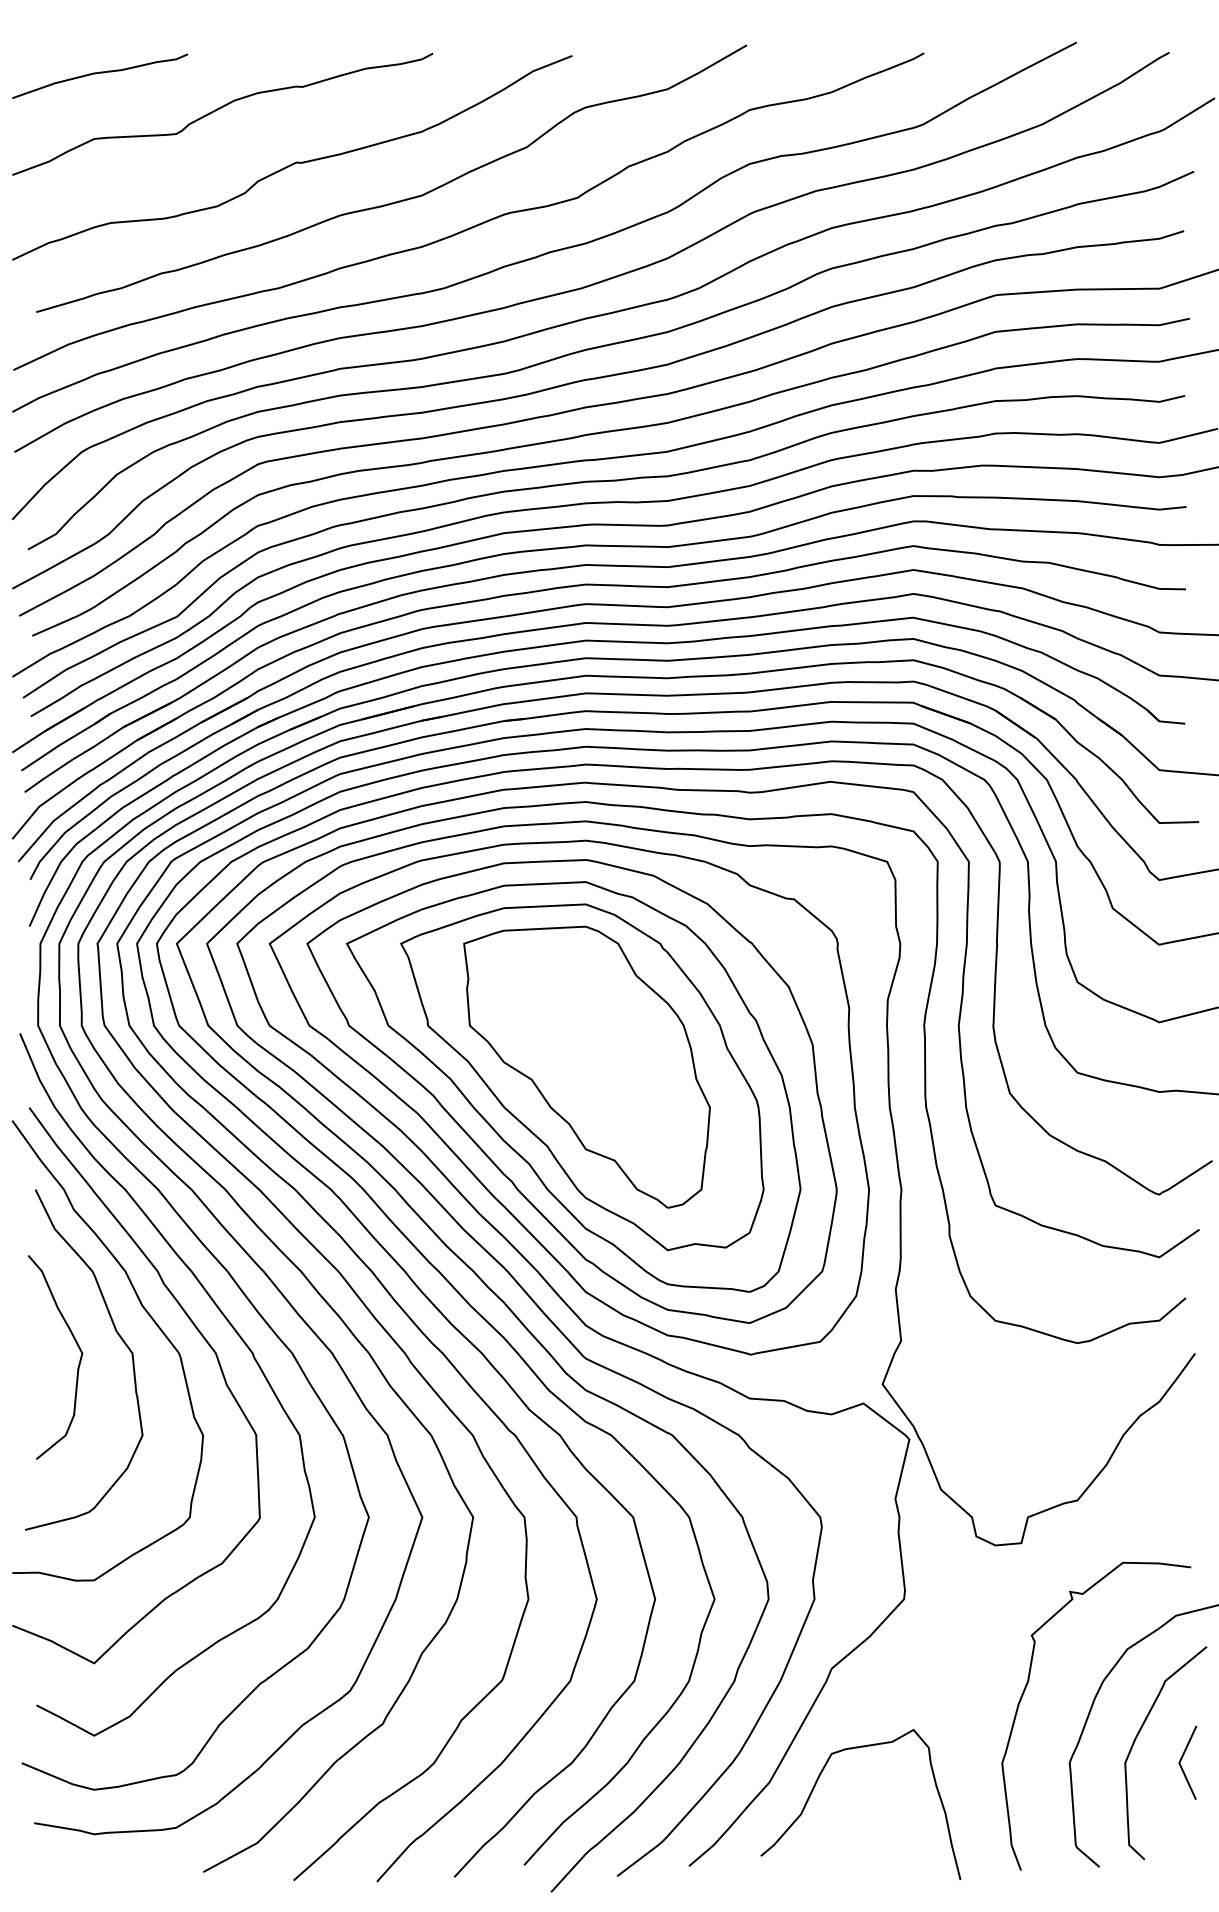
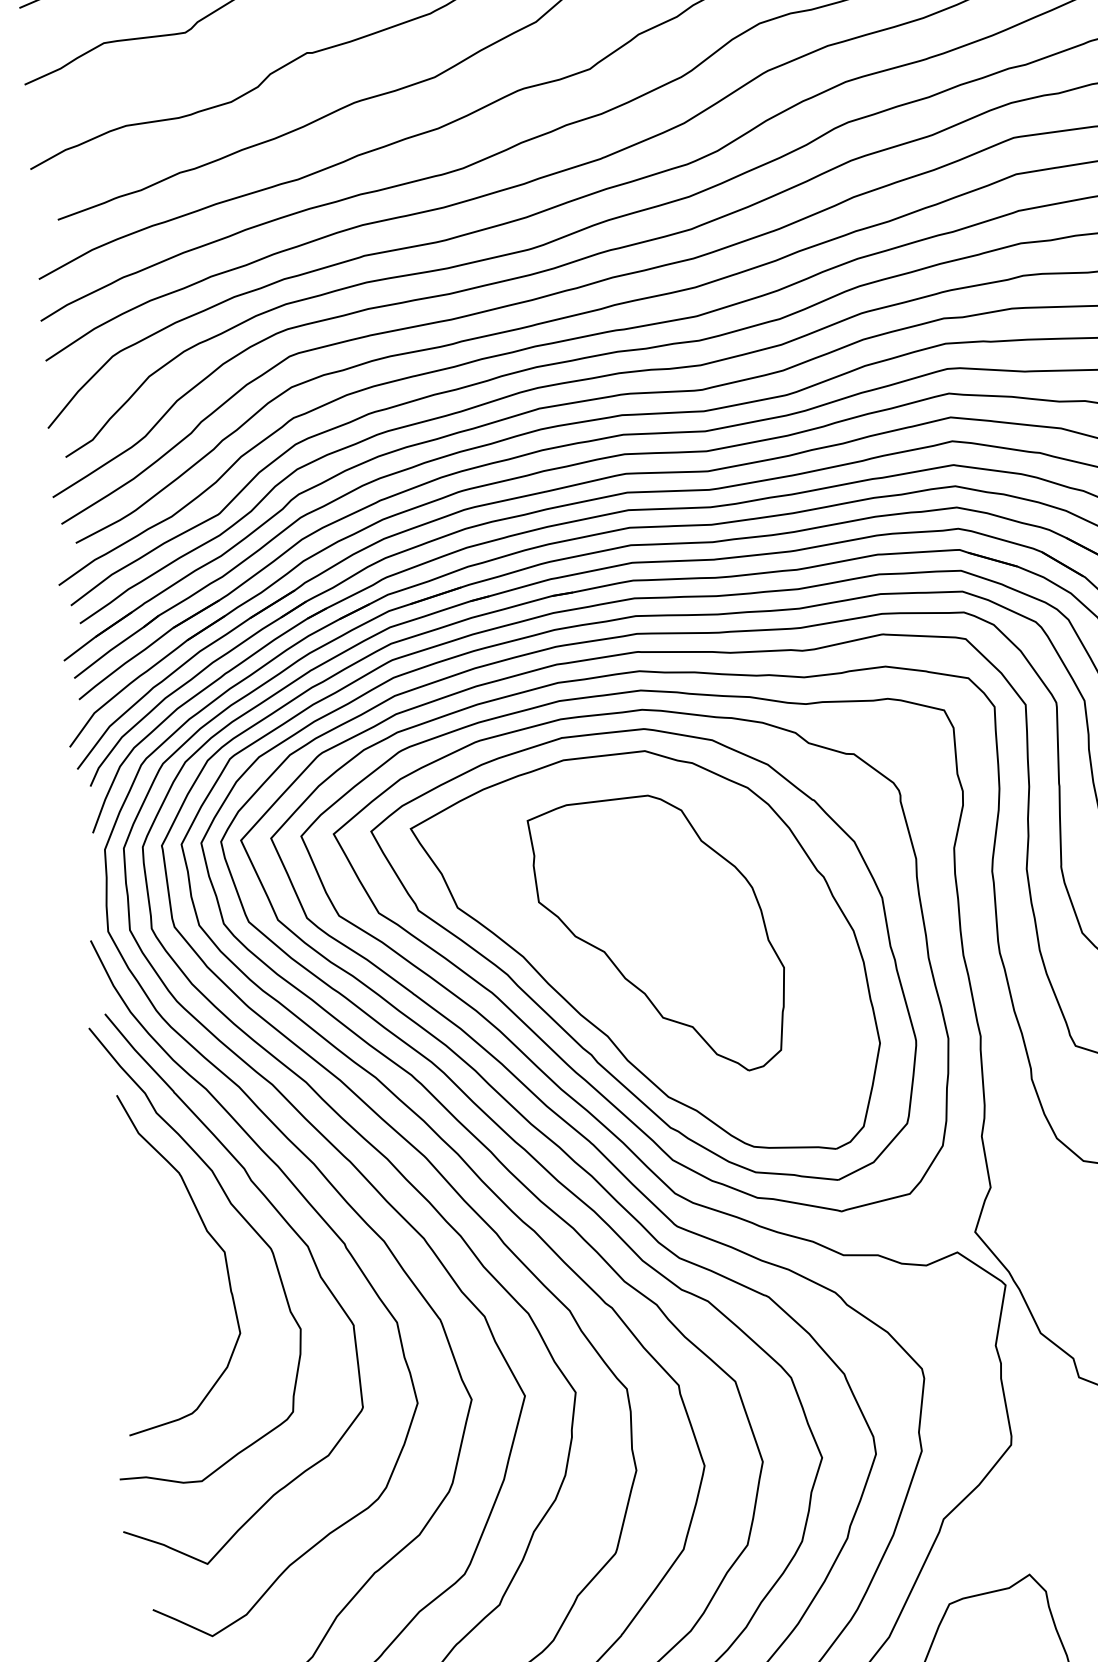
part: (582, 1077) -> (654, 946), removed
curve: (78, 1363) -> (171, 1265), removed

